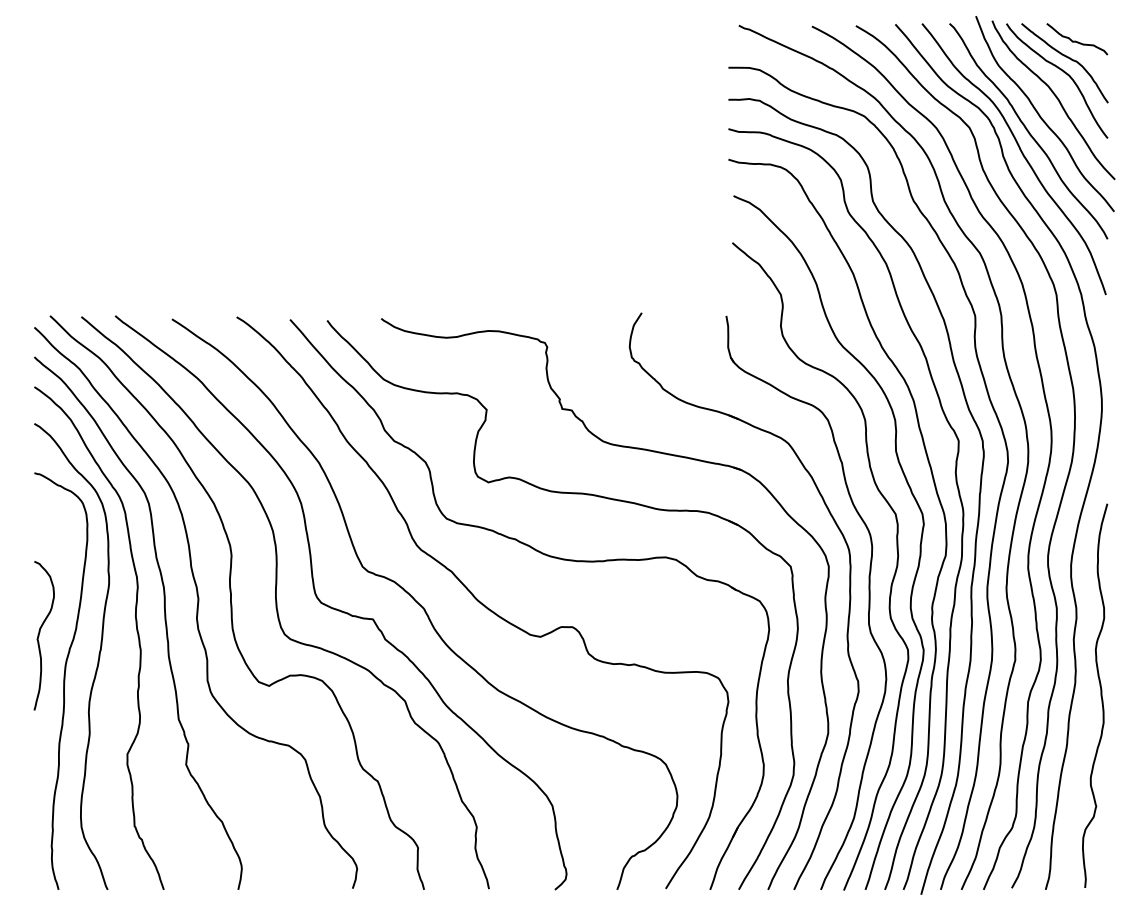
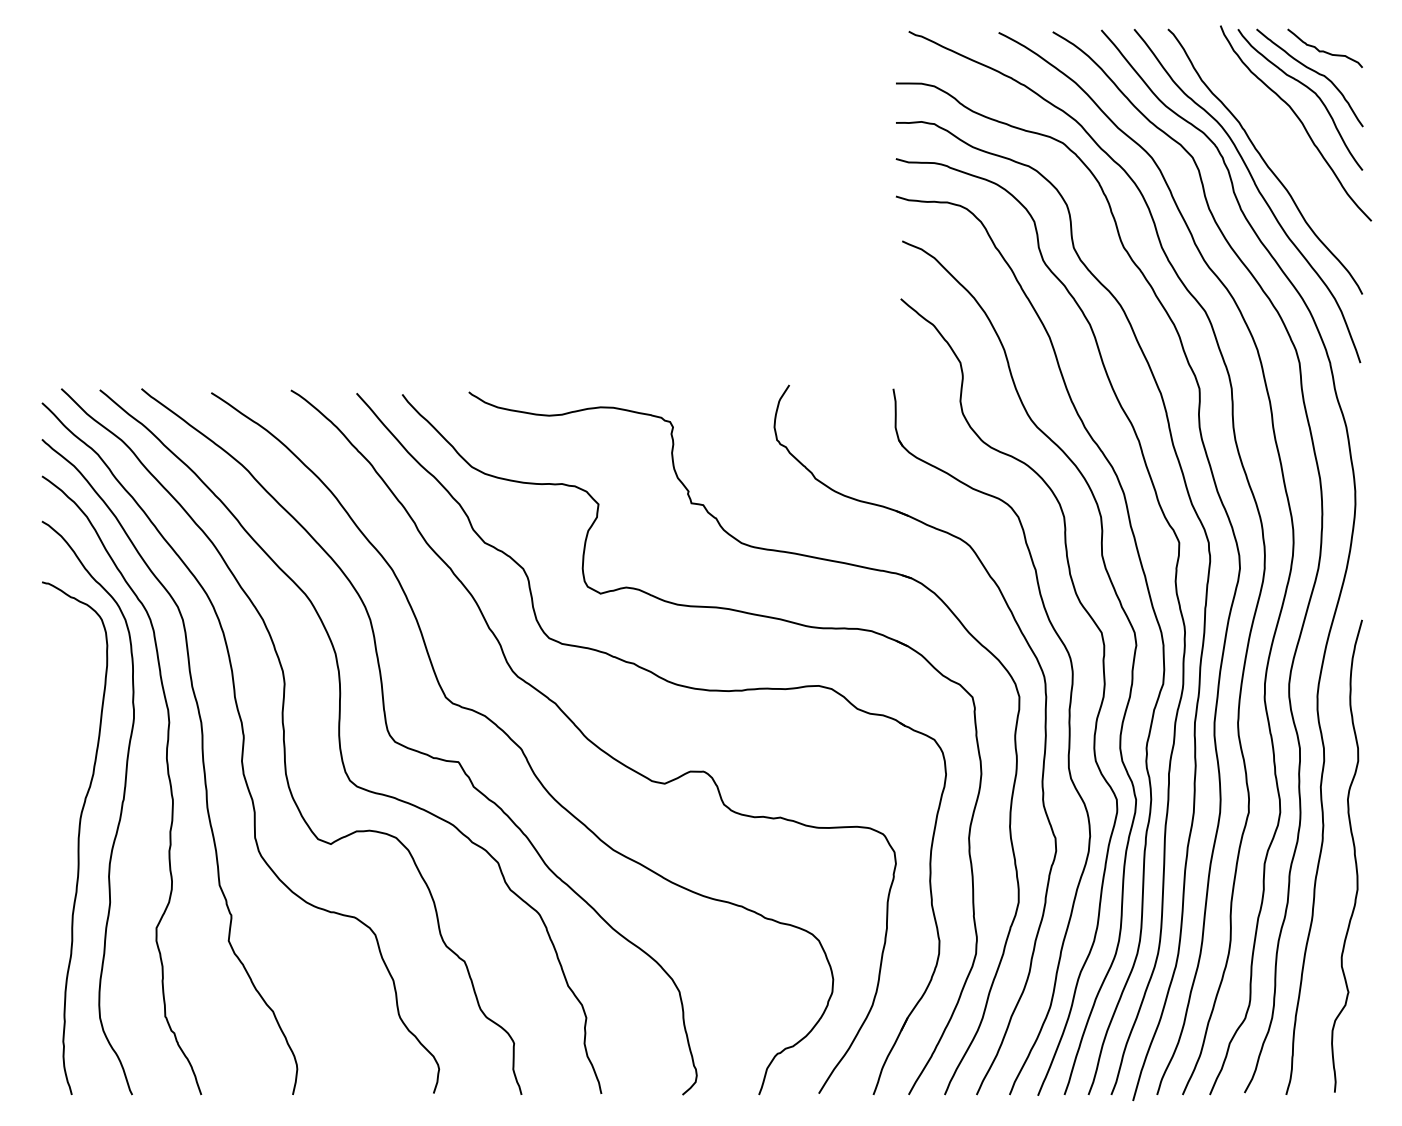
curve: (1040, 114) -> (1279, 141), removed
curve: (39, 635) -> (48, 781), removed

